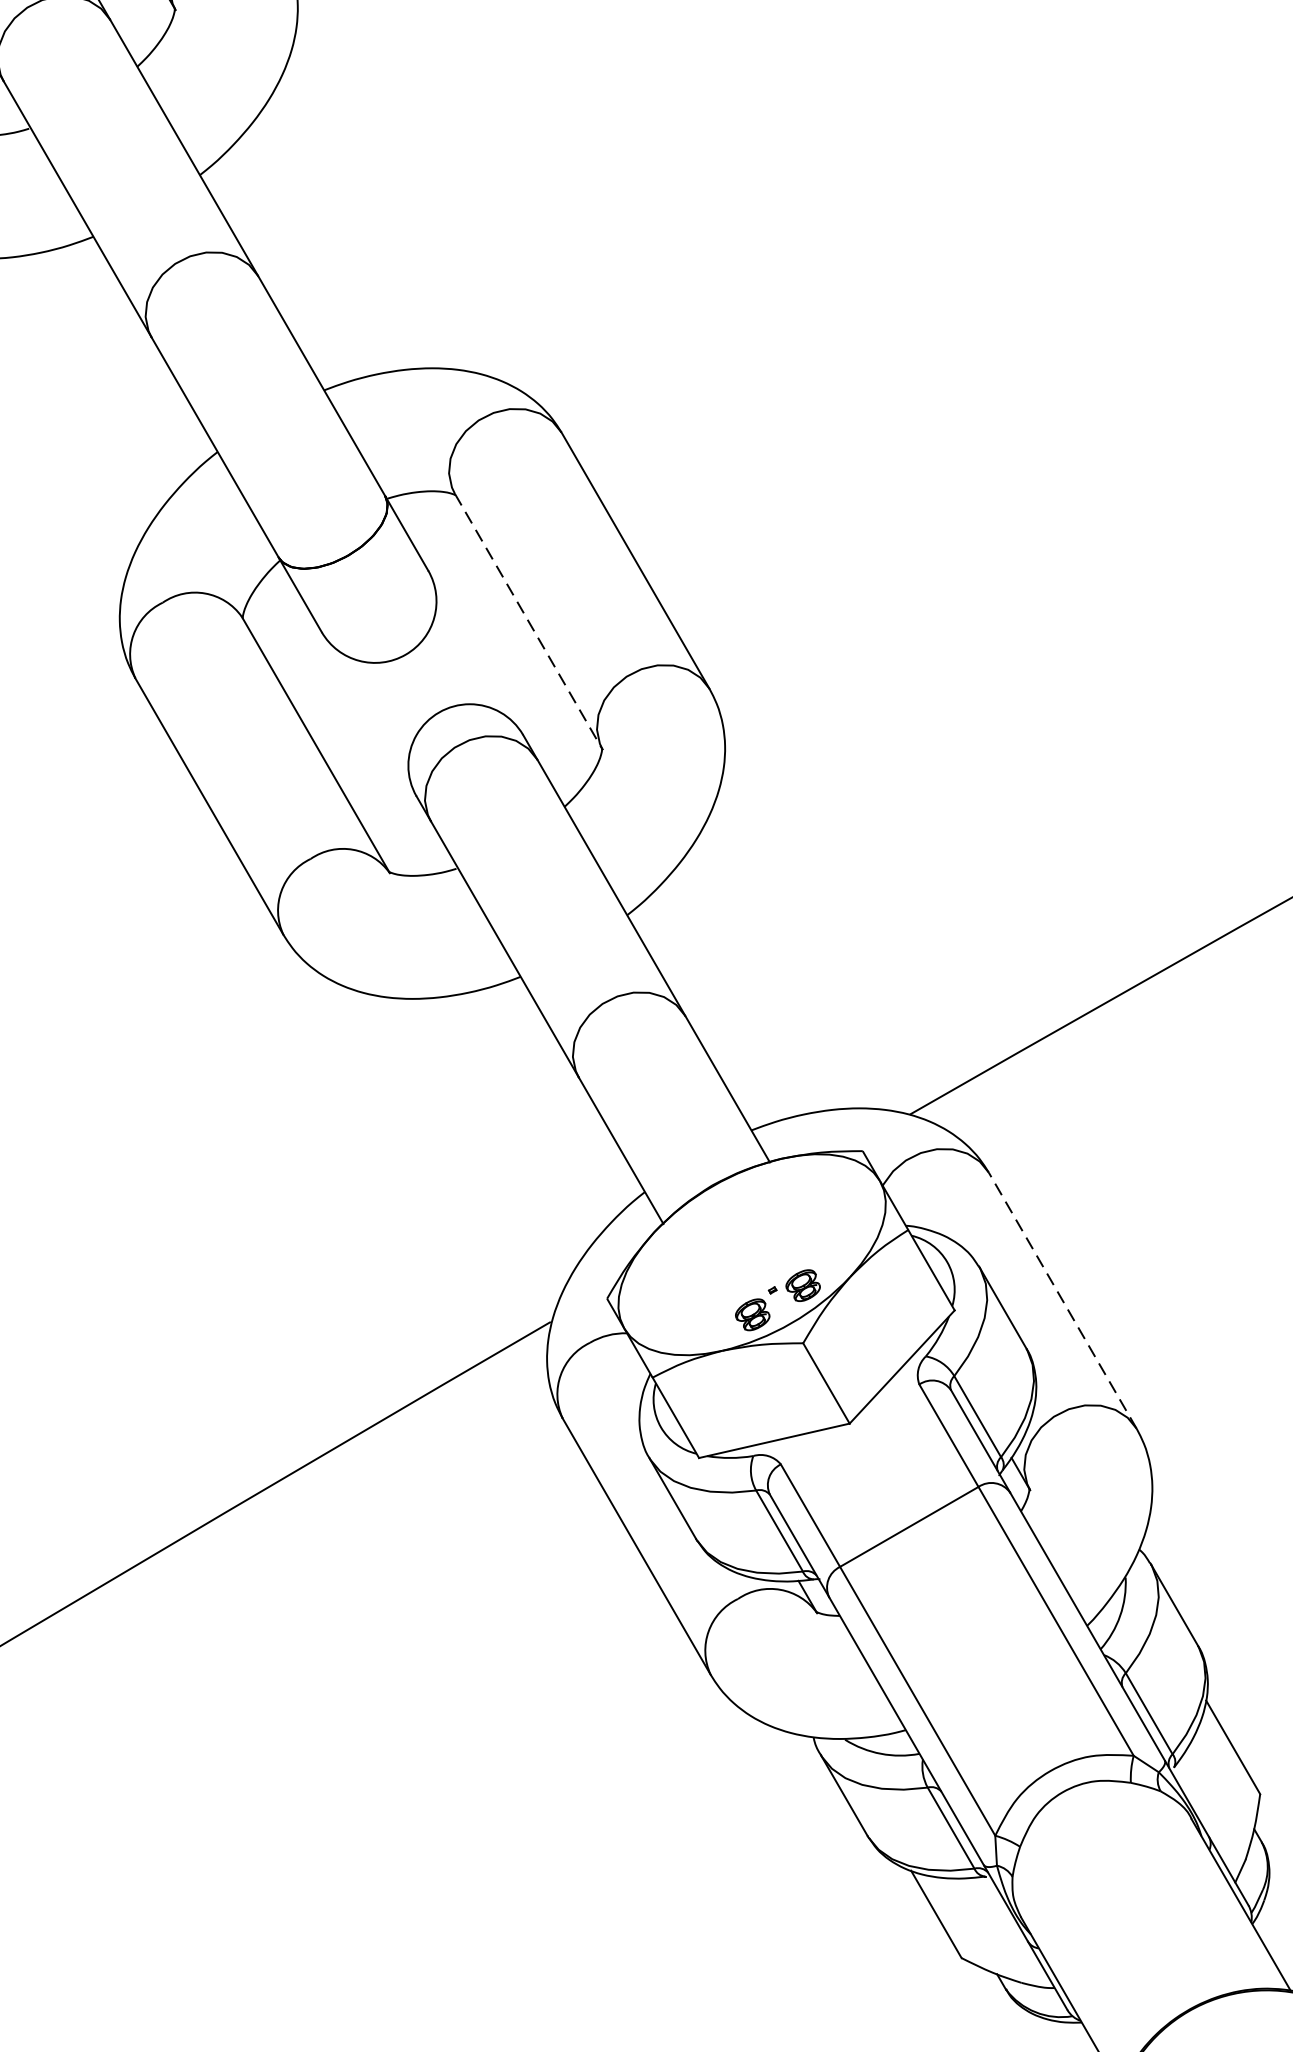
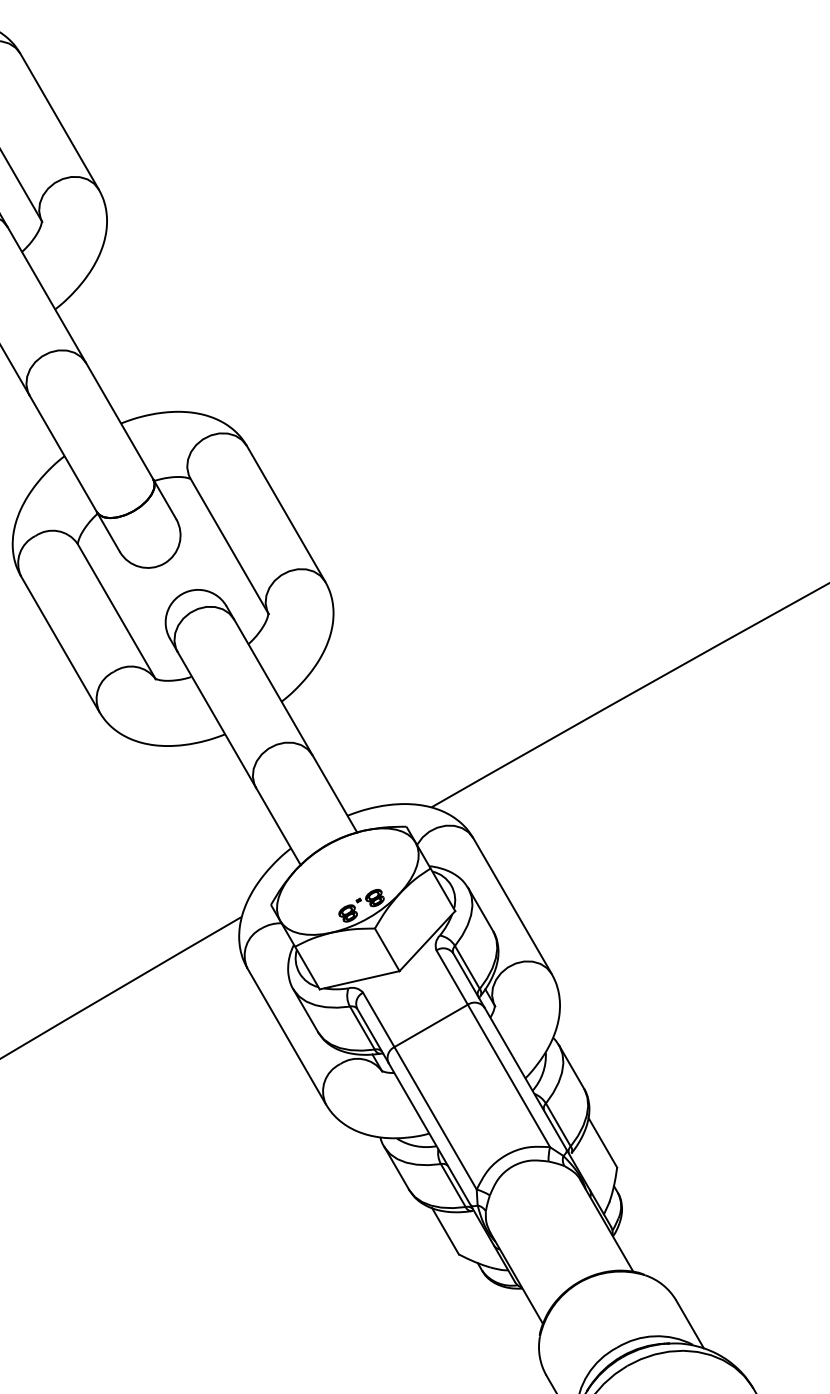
line: (528, 622) -> (229, 546), dashed -> solid
line: (1062, 1299) -> (512, 905), dashed -> solid

